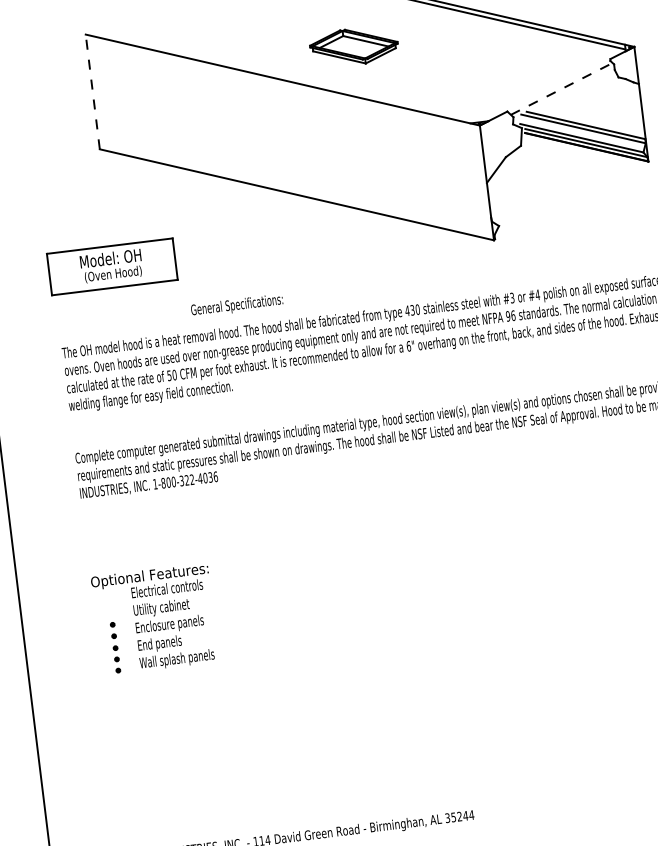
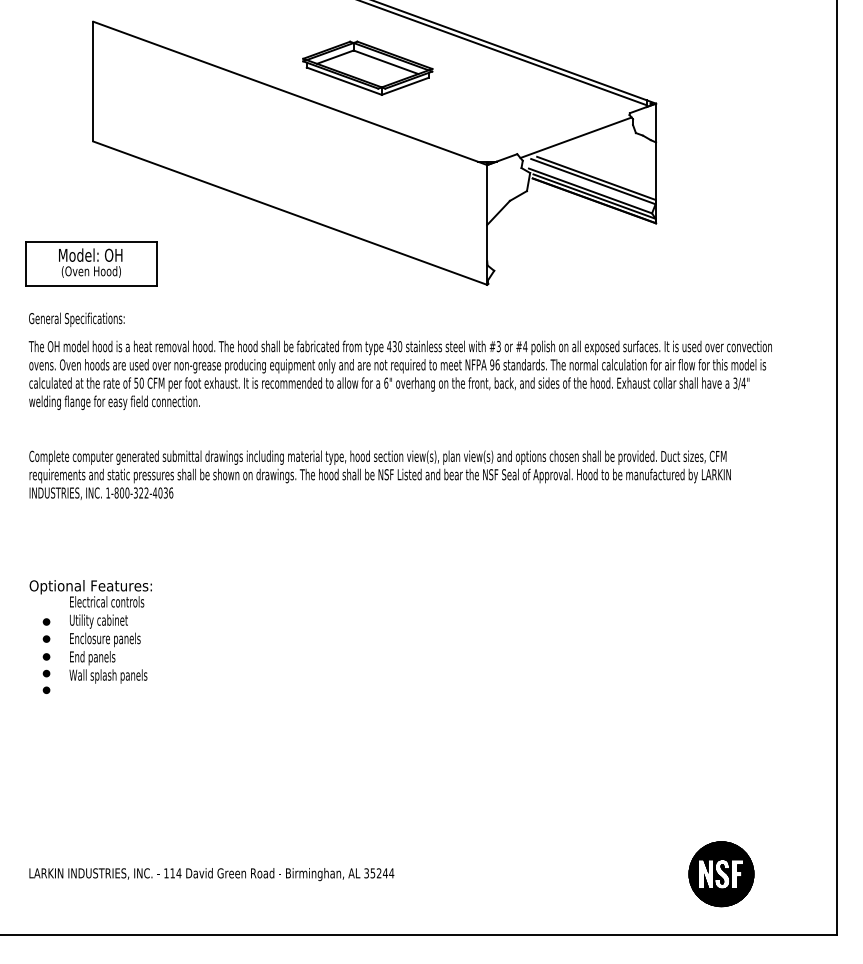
part: (353, 46) -> (367, 67), size x1.43
line: (562, 88) -> (576, 137), dashed -> solid
line: (92, 91) -> (93, 81), dashed -> solid
text: (236, 305) -> (76, 319), moved
part: (115, 647) -> (46, 655), size x1.43

